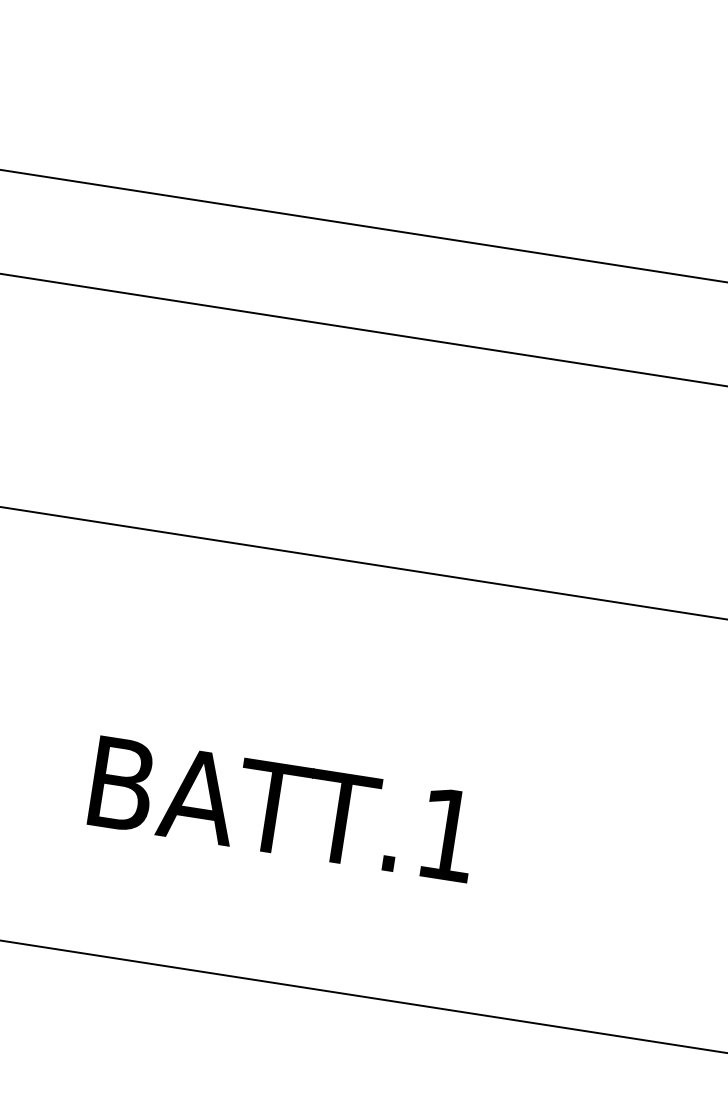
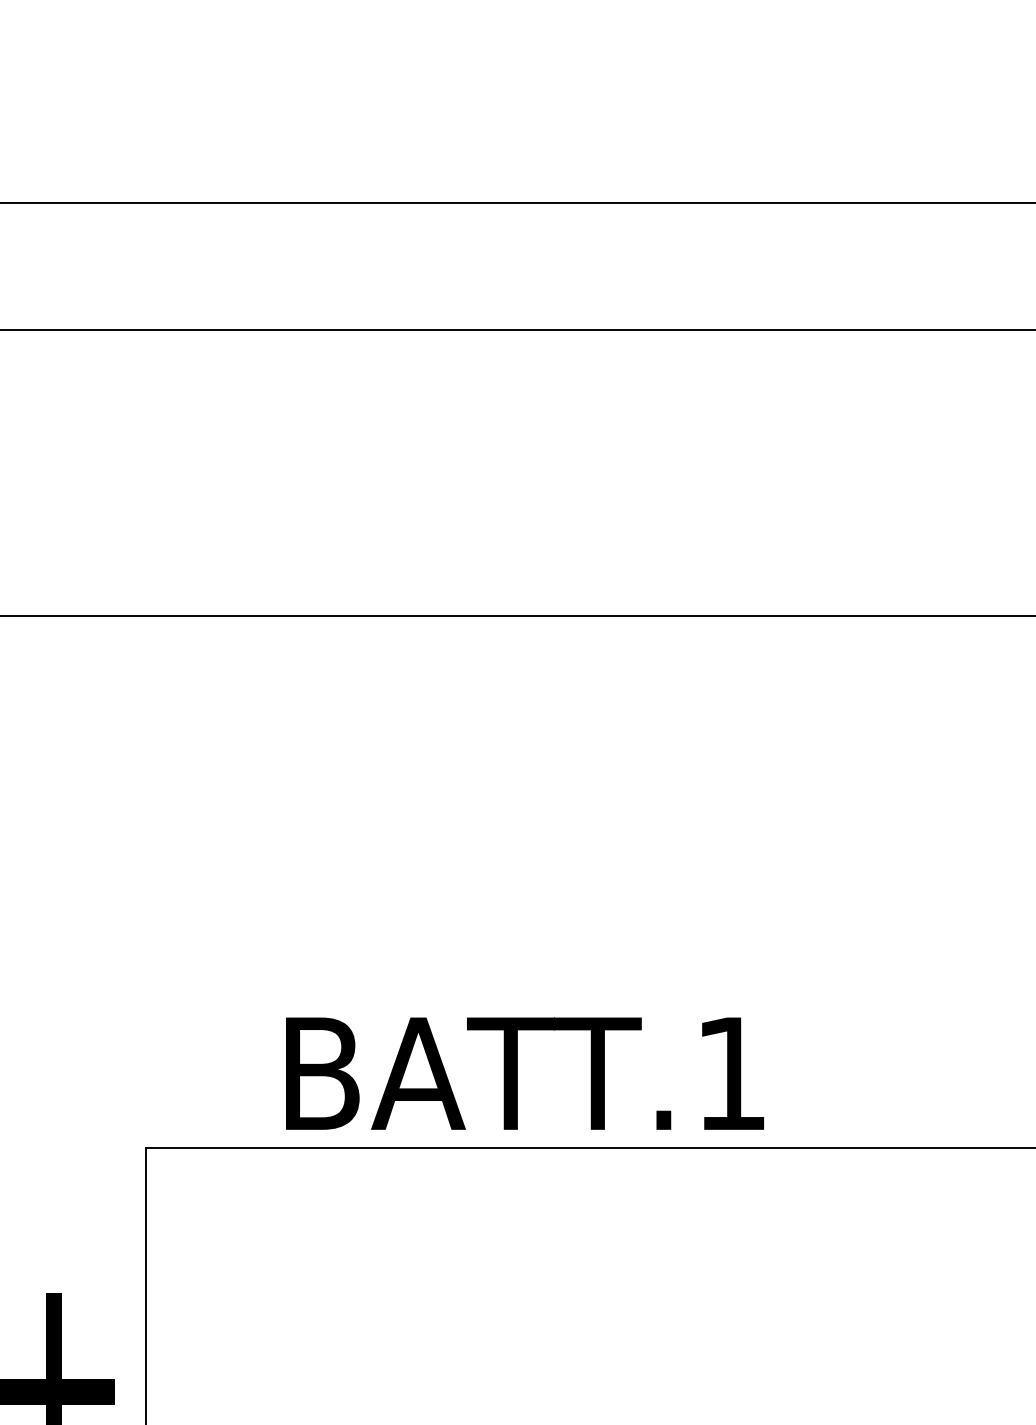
text: (283, 809) -> (524, 1073), moved

